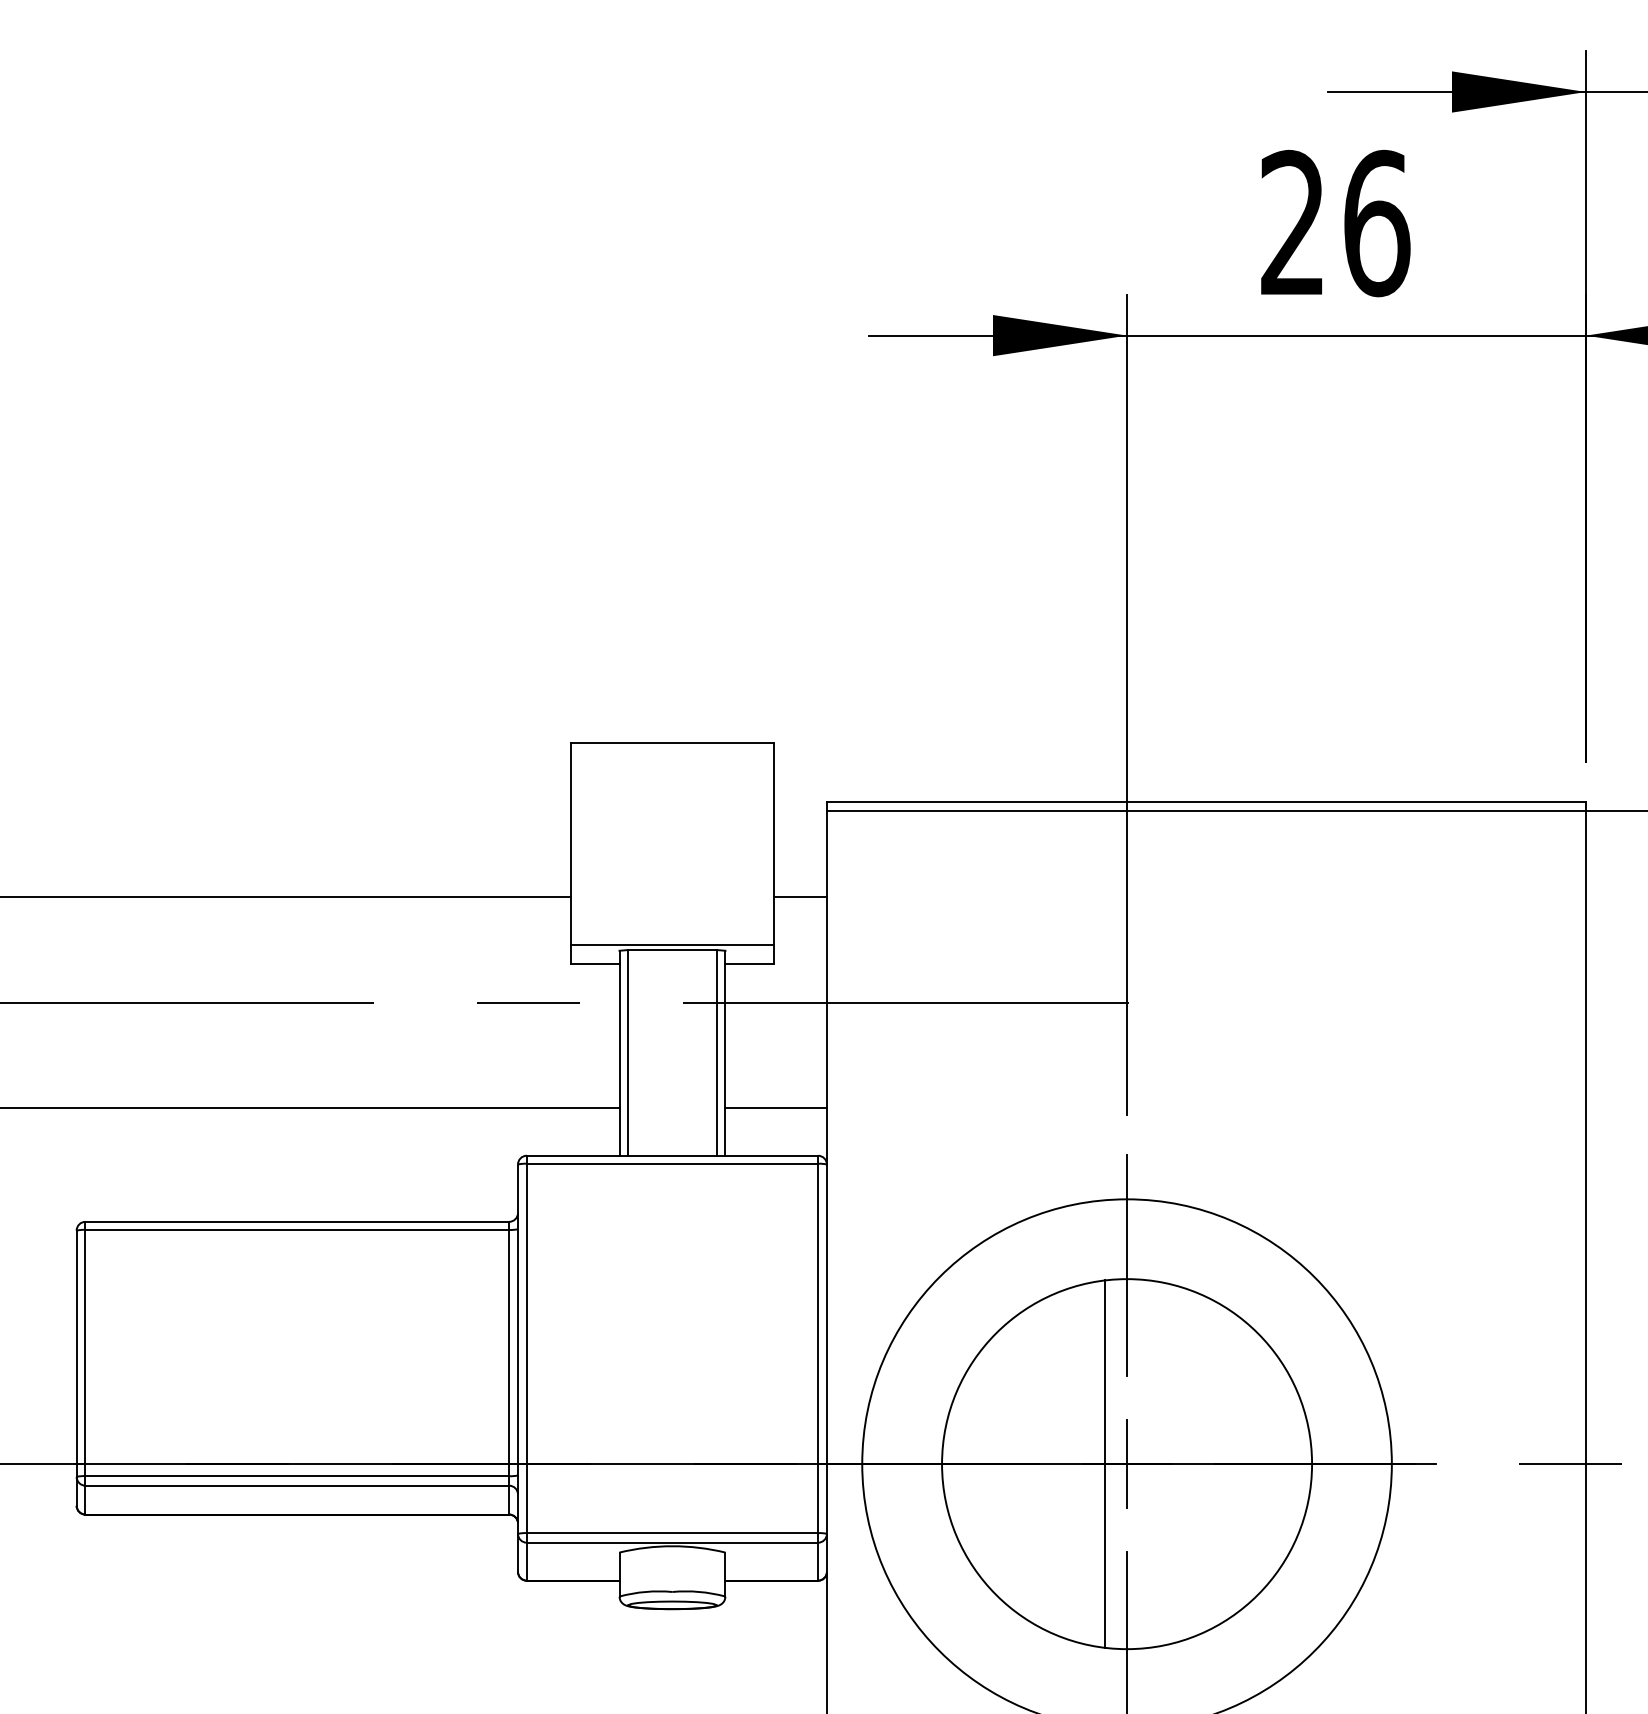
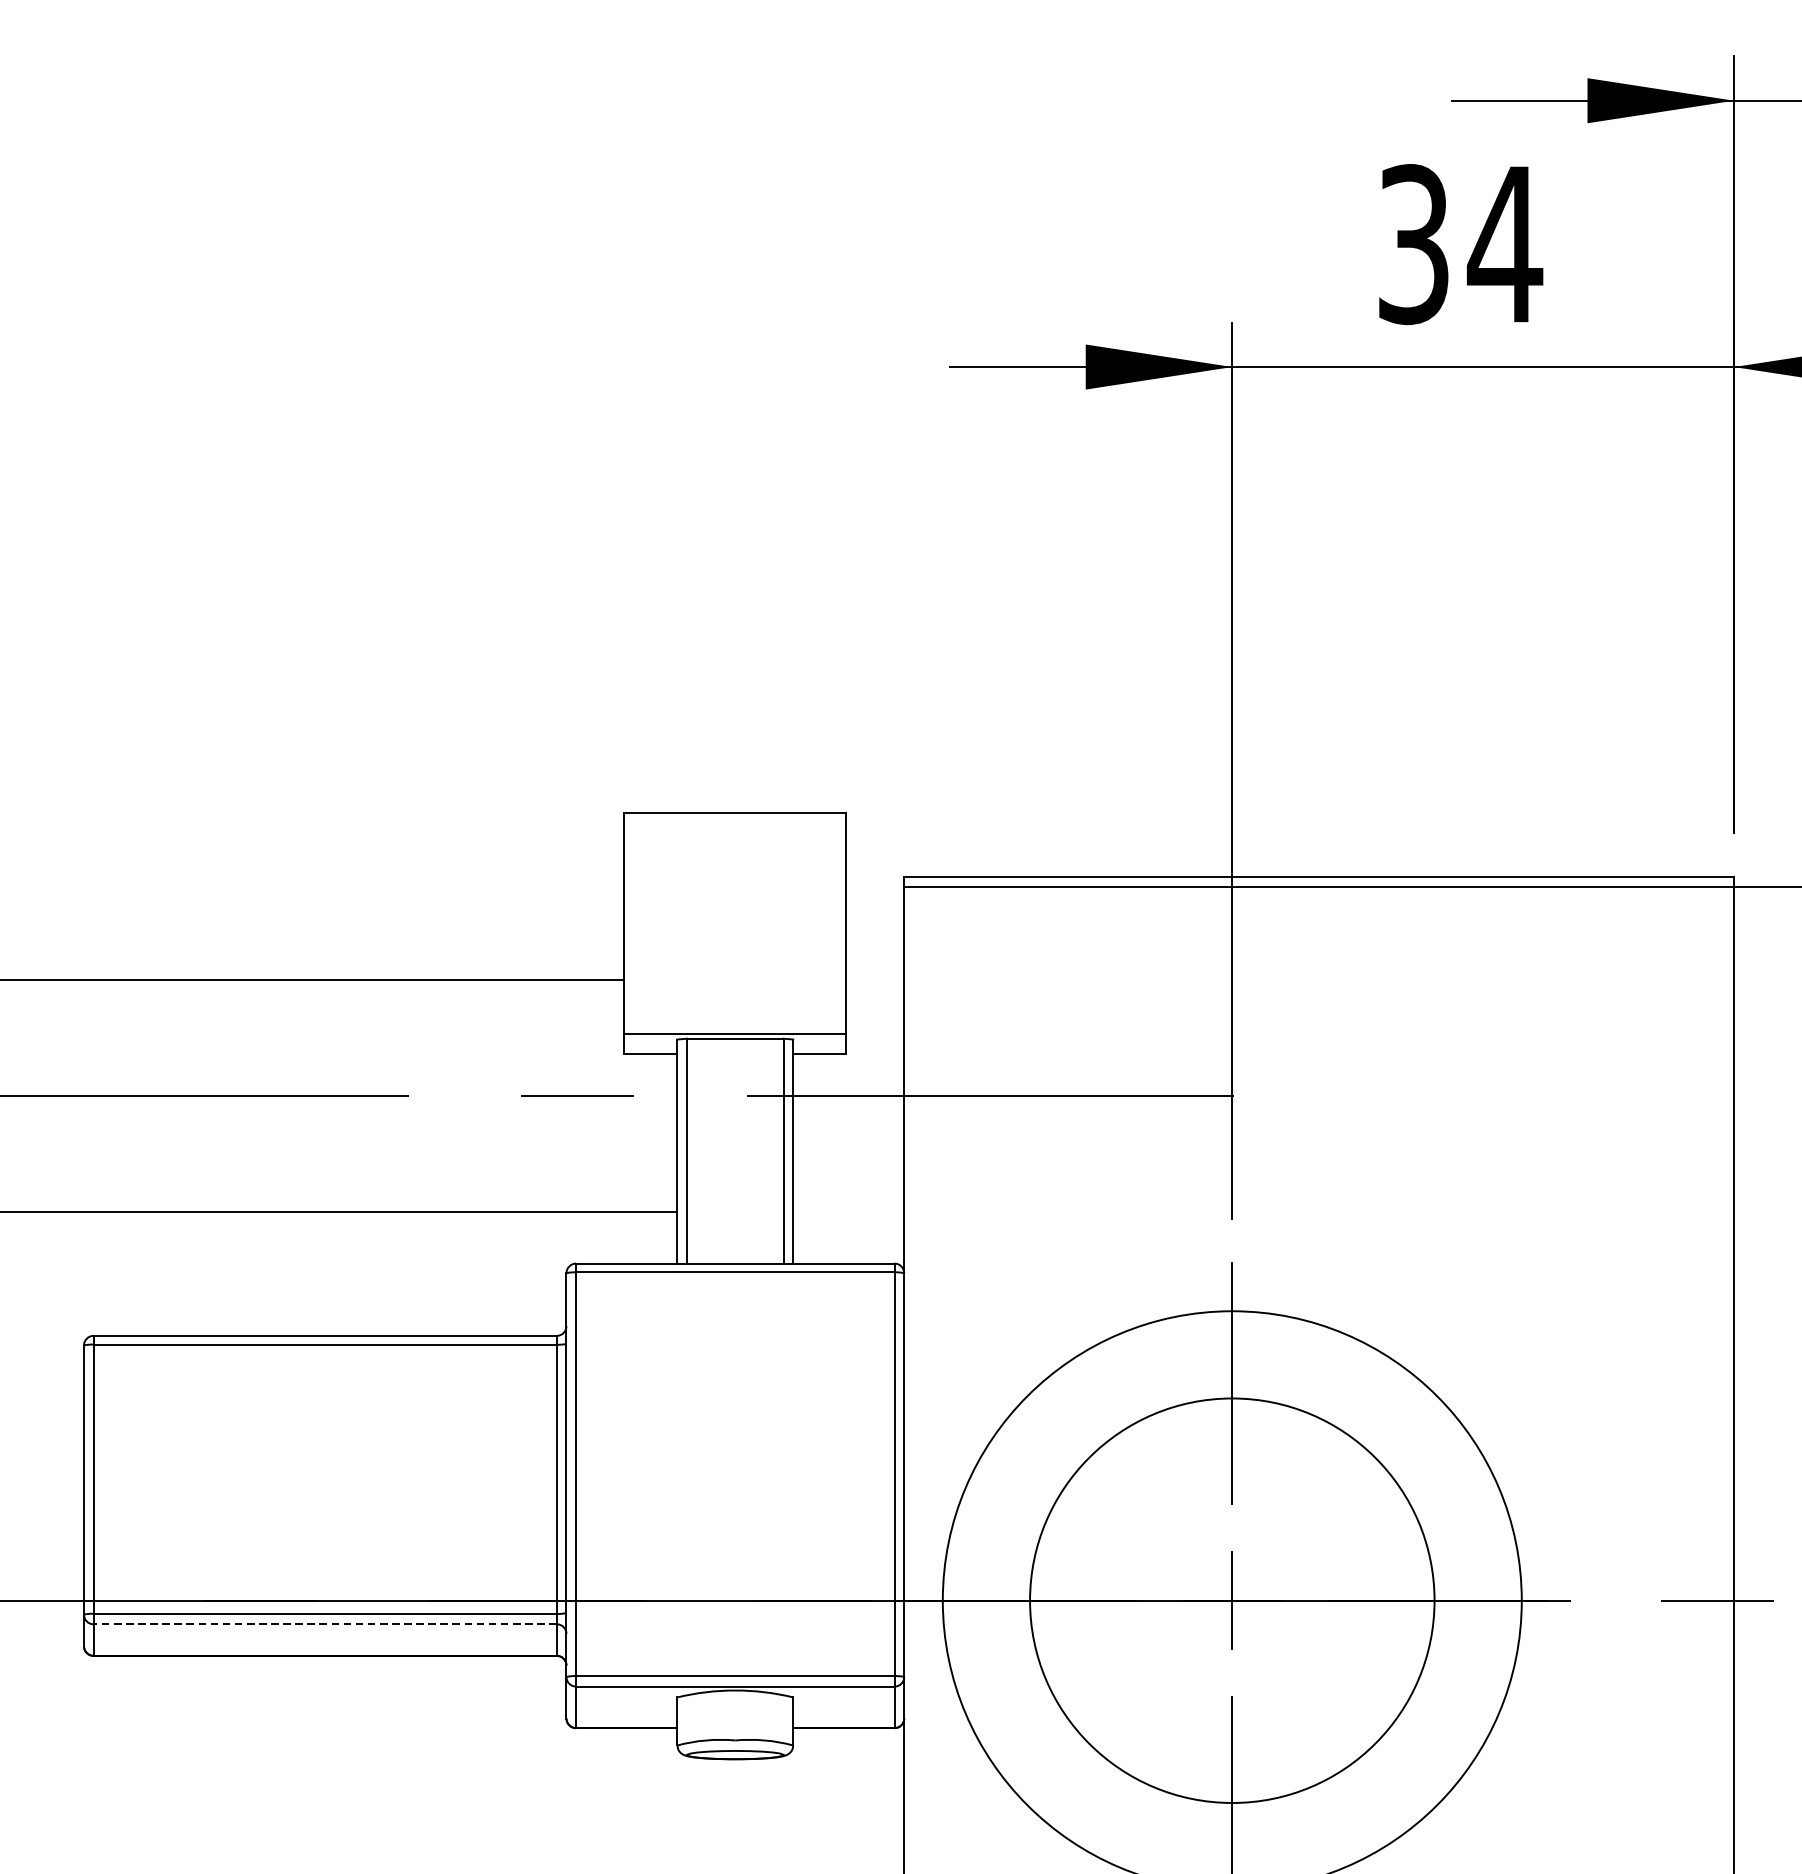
text: (1336, 223) -> (1461, 244), 26 -> 34
line: (799, 896) -> (874, 980), removed
line: (775, 1108) -> (847, 1211), removed
line: (1104, 1463) -> (1207, 1600), removed
line: (297, 1485) -> (325, 1624), solid -> dashed

